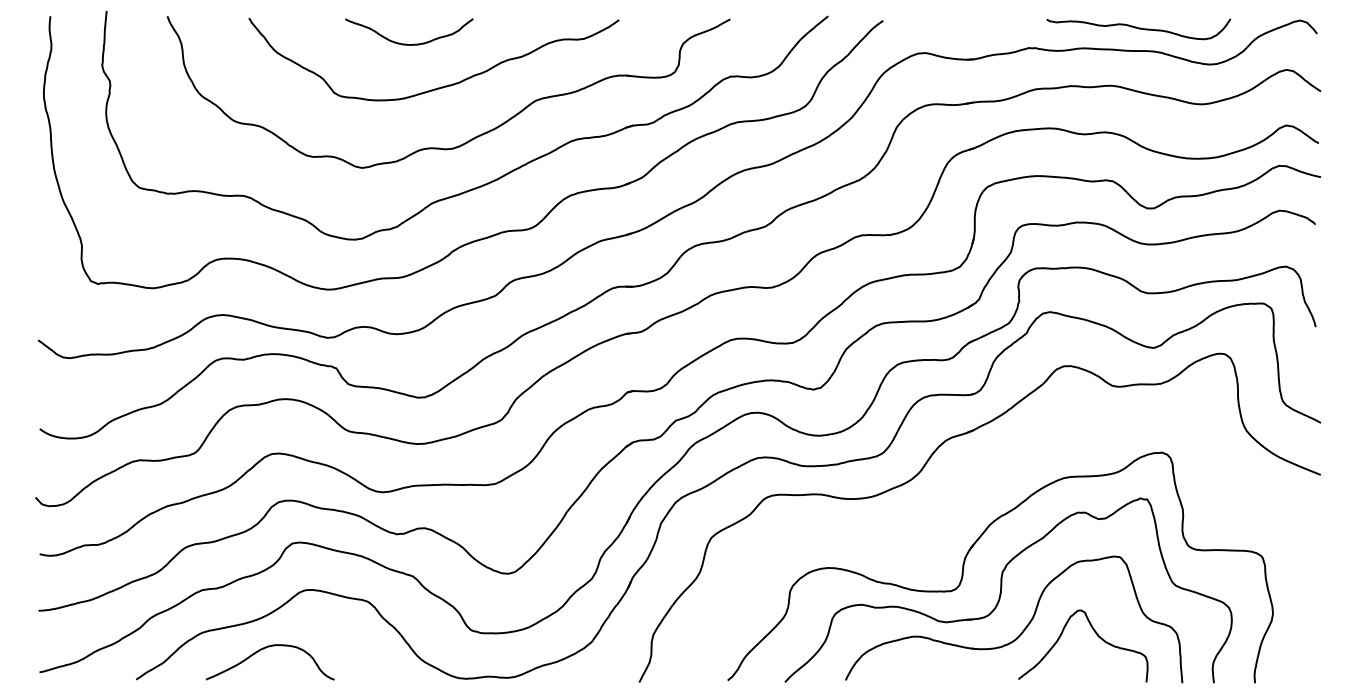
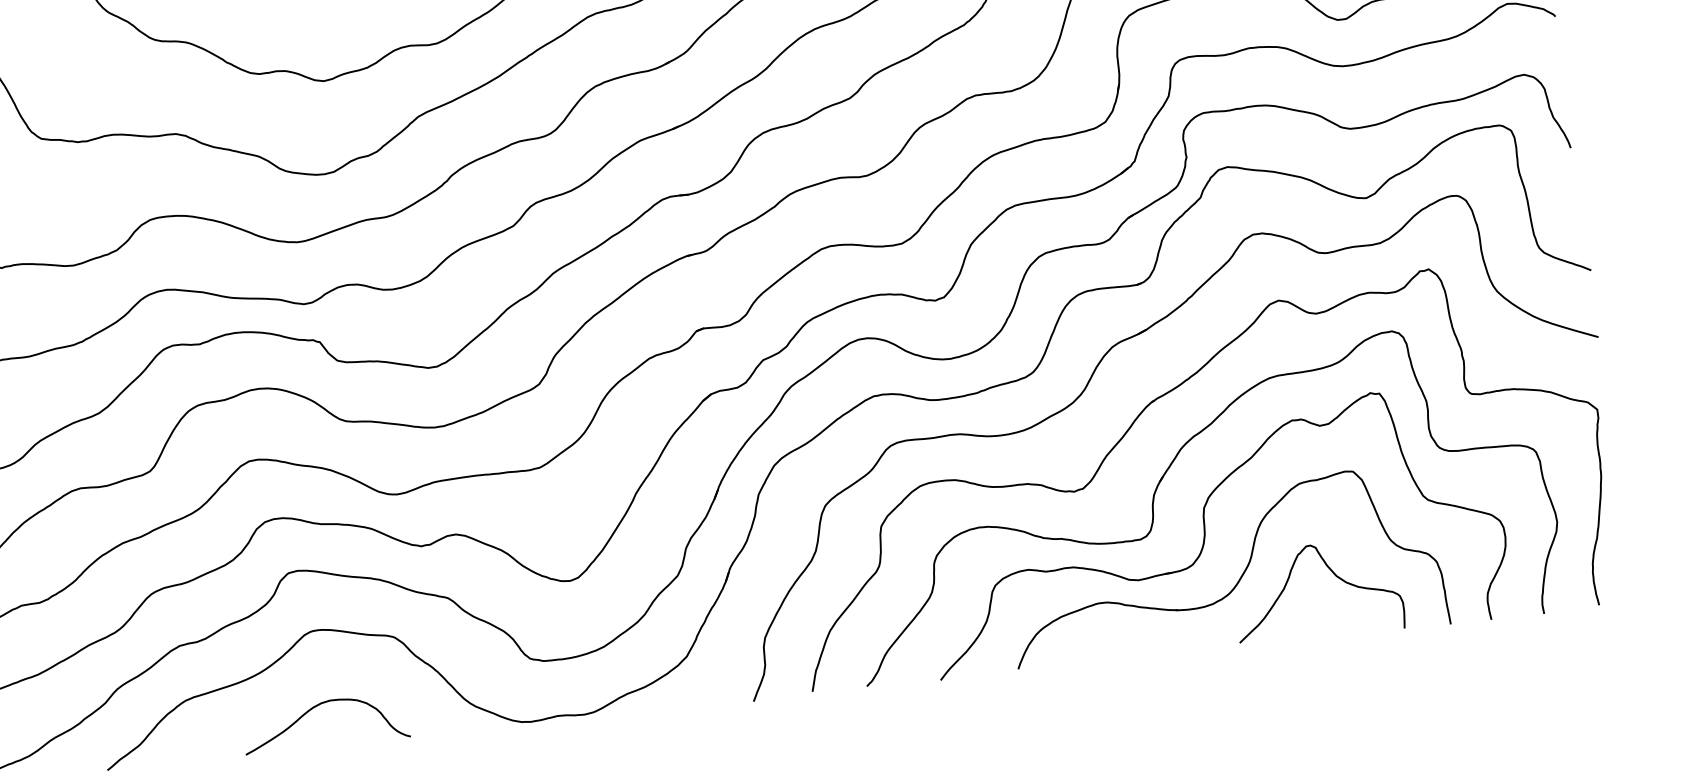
part: (956, 501) -> (1134, 423), added
curve: (266, 648) -> (319, 706), moved

